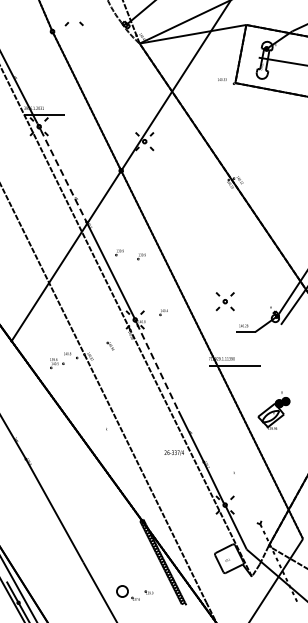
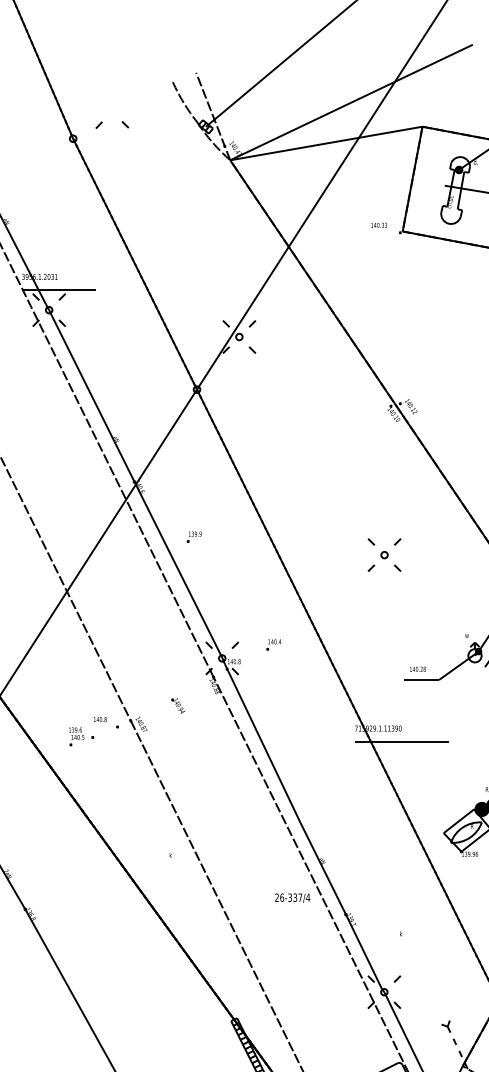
line: (63, 176) -> (92, 399), dashed -> solid
part: (141, 256) -> (233, 544), removed
part: (224, 301) -> (383, 554), moved
line: (157, 367) -> (262, 744), dashed -> solid

